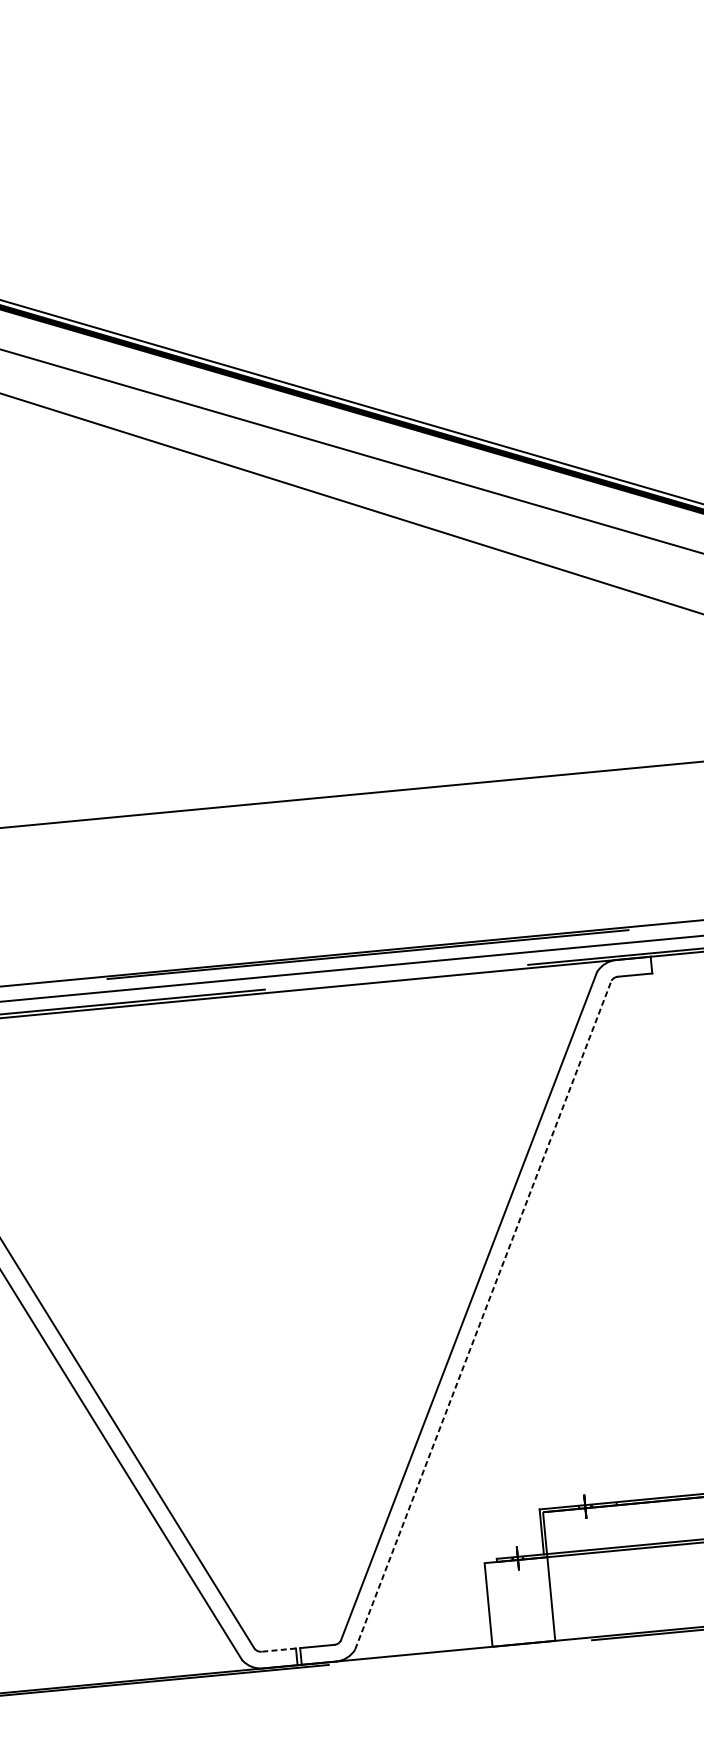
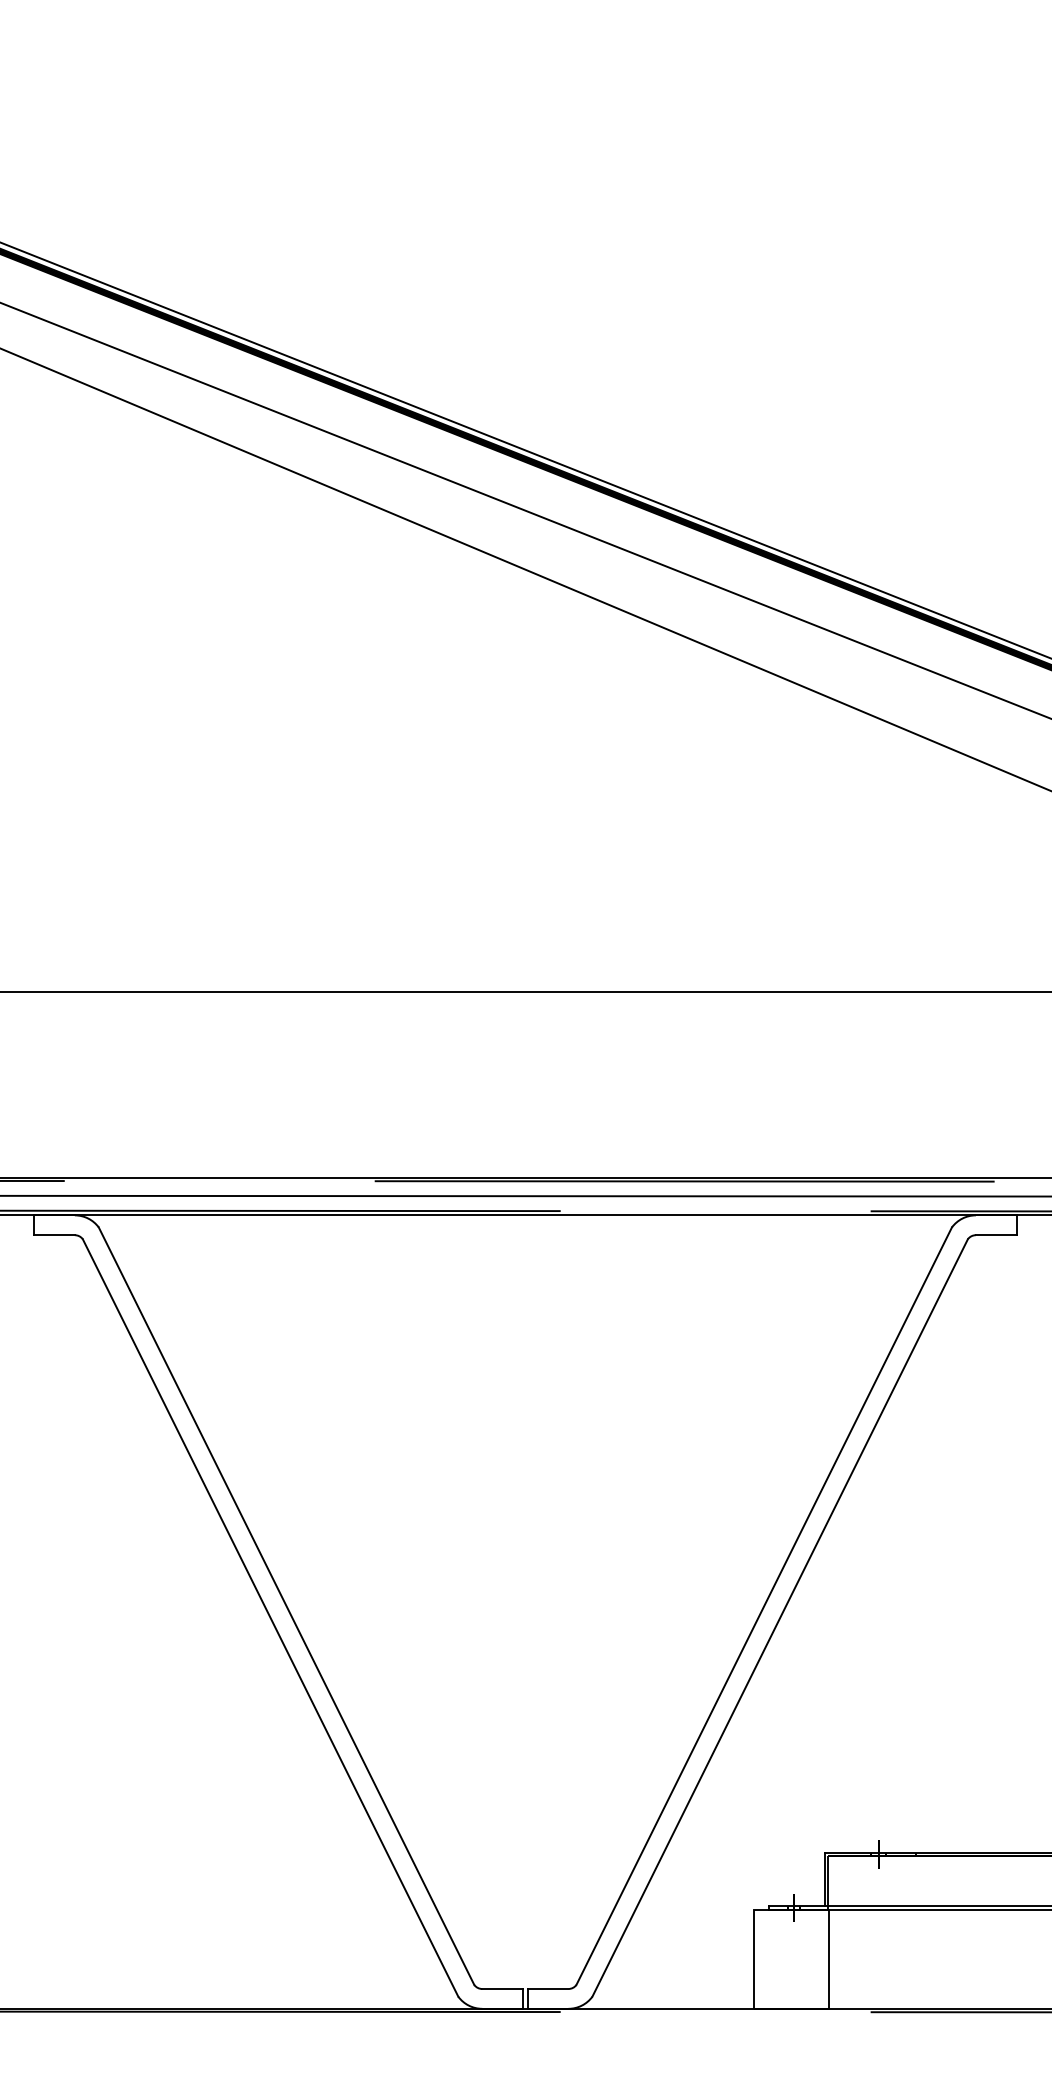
line: (483, 1314) -> (780, 1617), dashed -> solid
line: (278, 1650) -> (502, 1989), dashed -> solid

